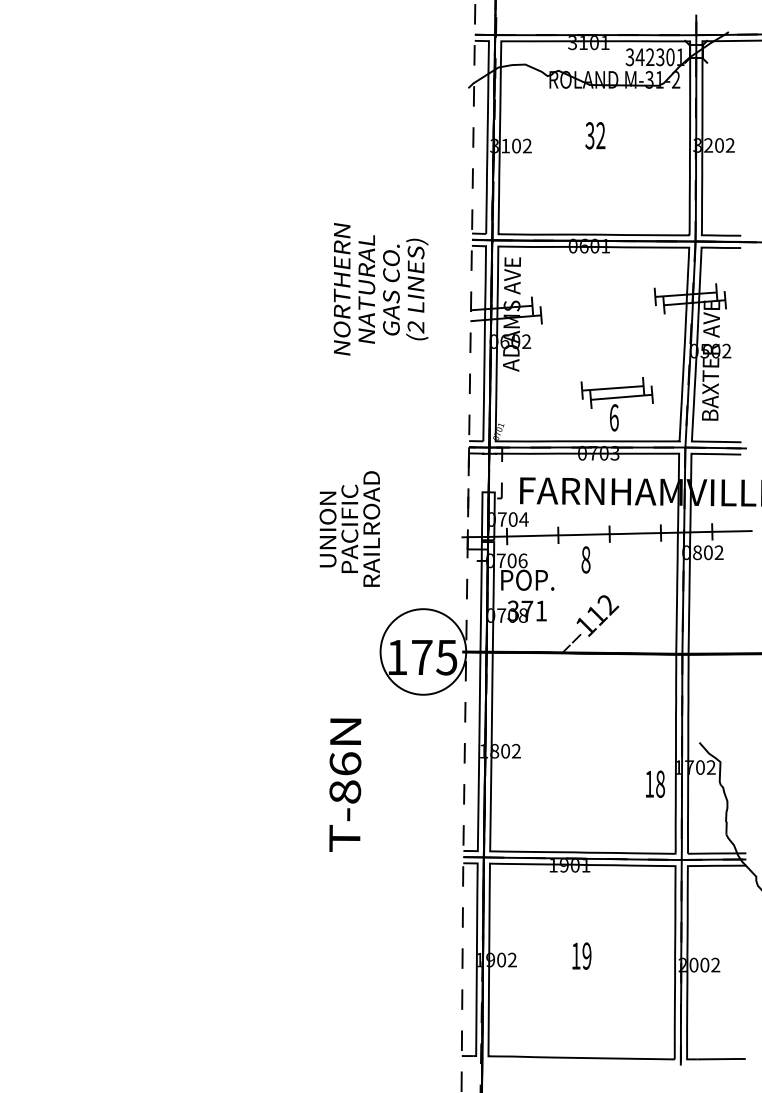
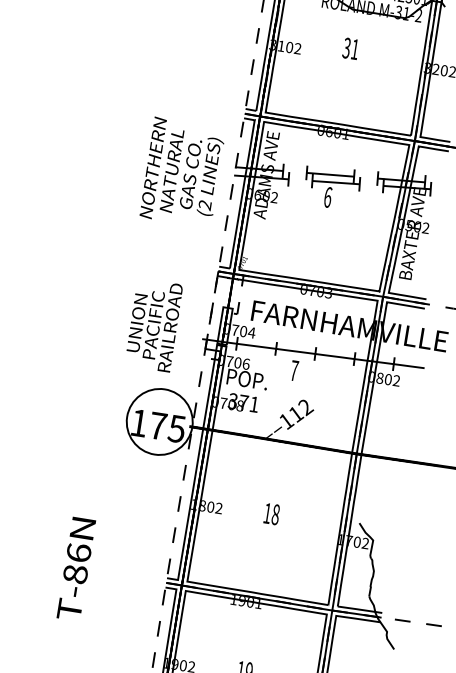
text: (600, 135) -> (354, 49), 32 -> 31
text: (380, 289) -> (182, 172), moved
part: (616, 404) -> (331, 187), moved
text: (349, 528) -> (153, 324), moved
text: (585, 559) -> (294, 370), 8 -> 7
text: (655, 783) -> (272, 513), moved
text: (345, 784) -> (76, 568), moved

